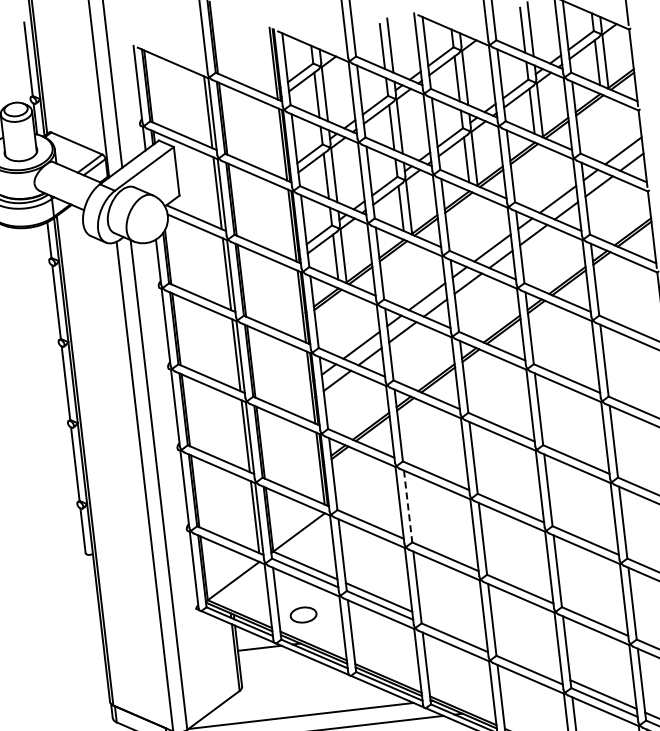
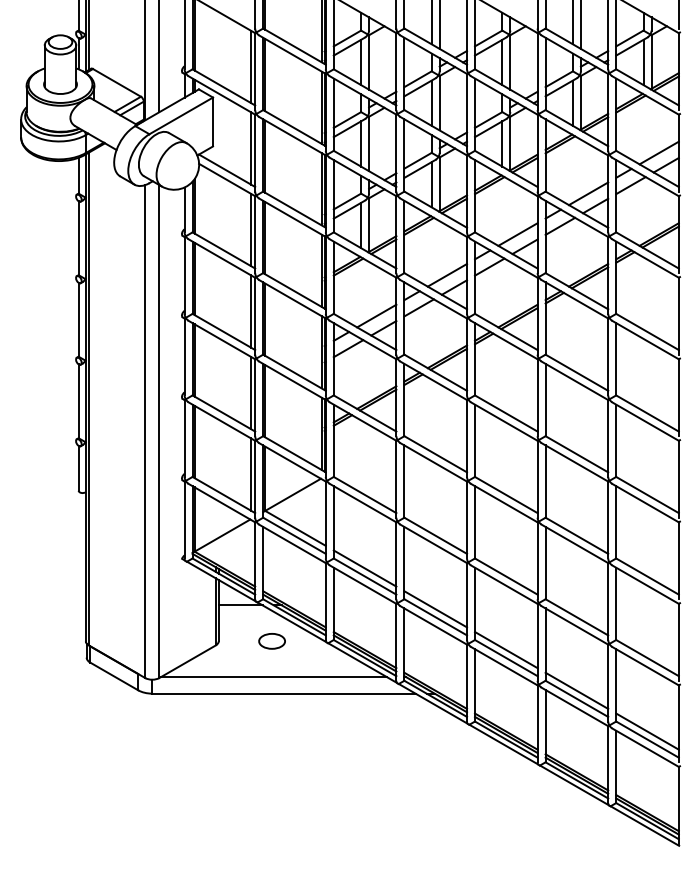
line: (408, 507) -> (404, 482), dashed -> solid
part: (303, 615) -> (271, 641), moved
line: (453, 630) -> (435, 609), added
line: (528, 662) -> (506, 650), added

